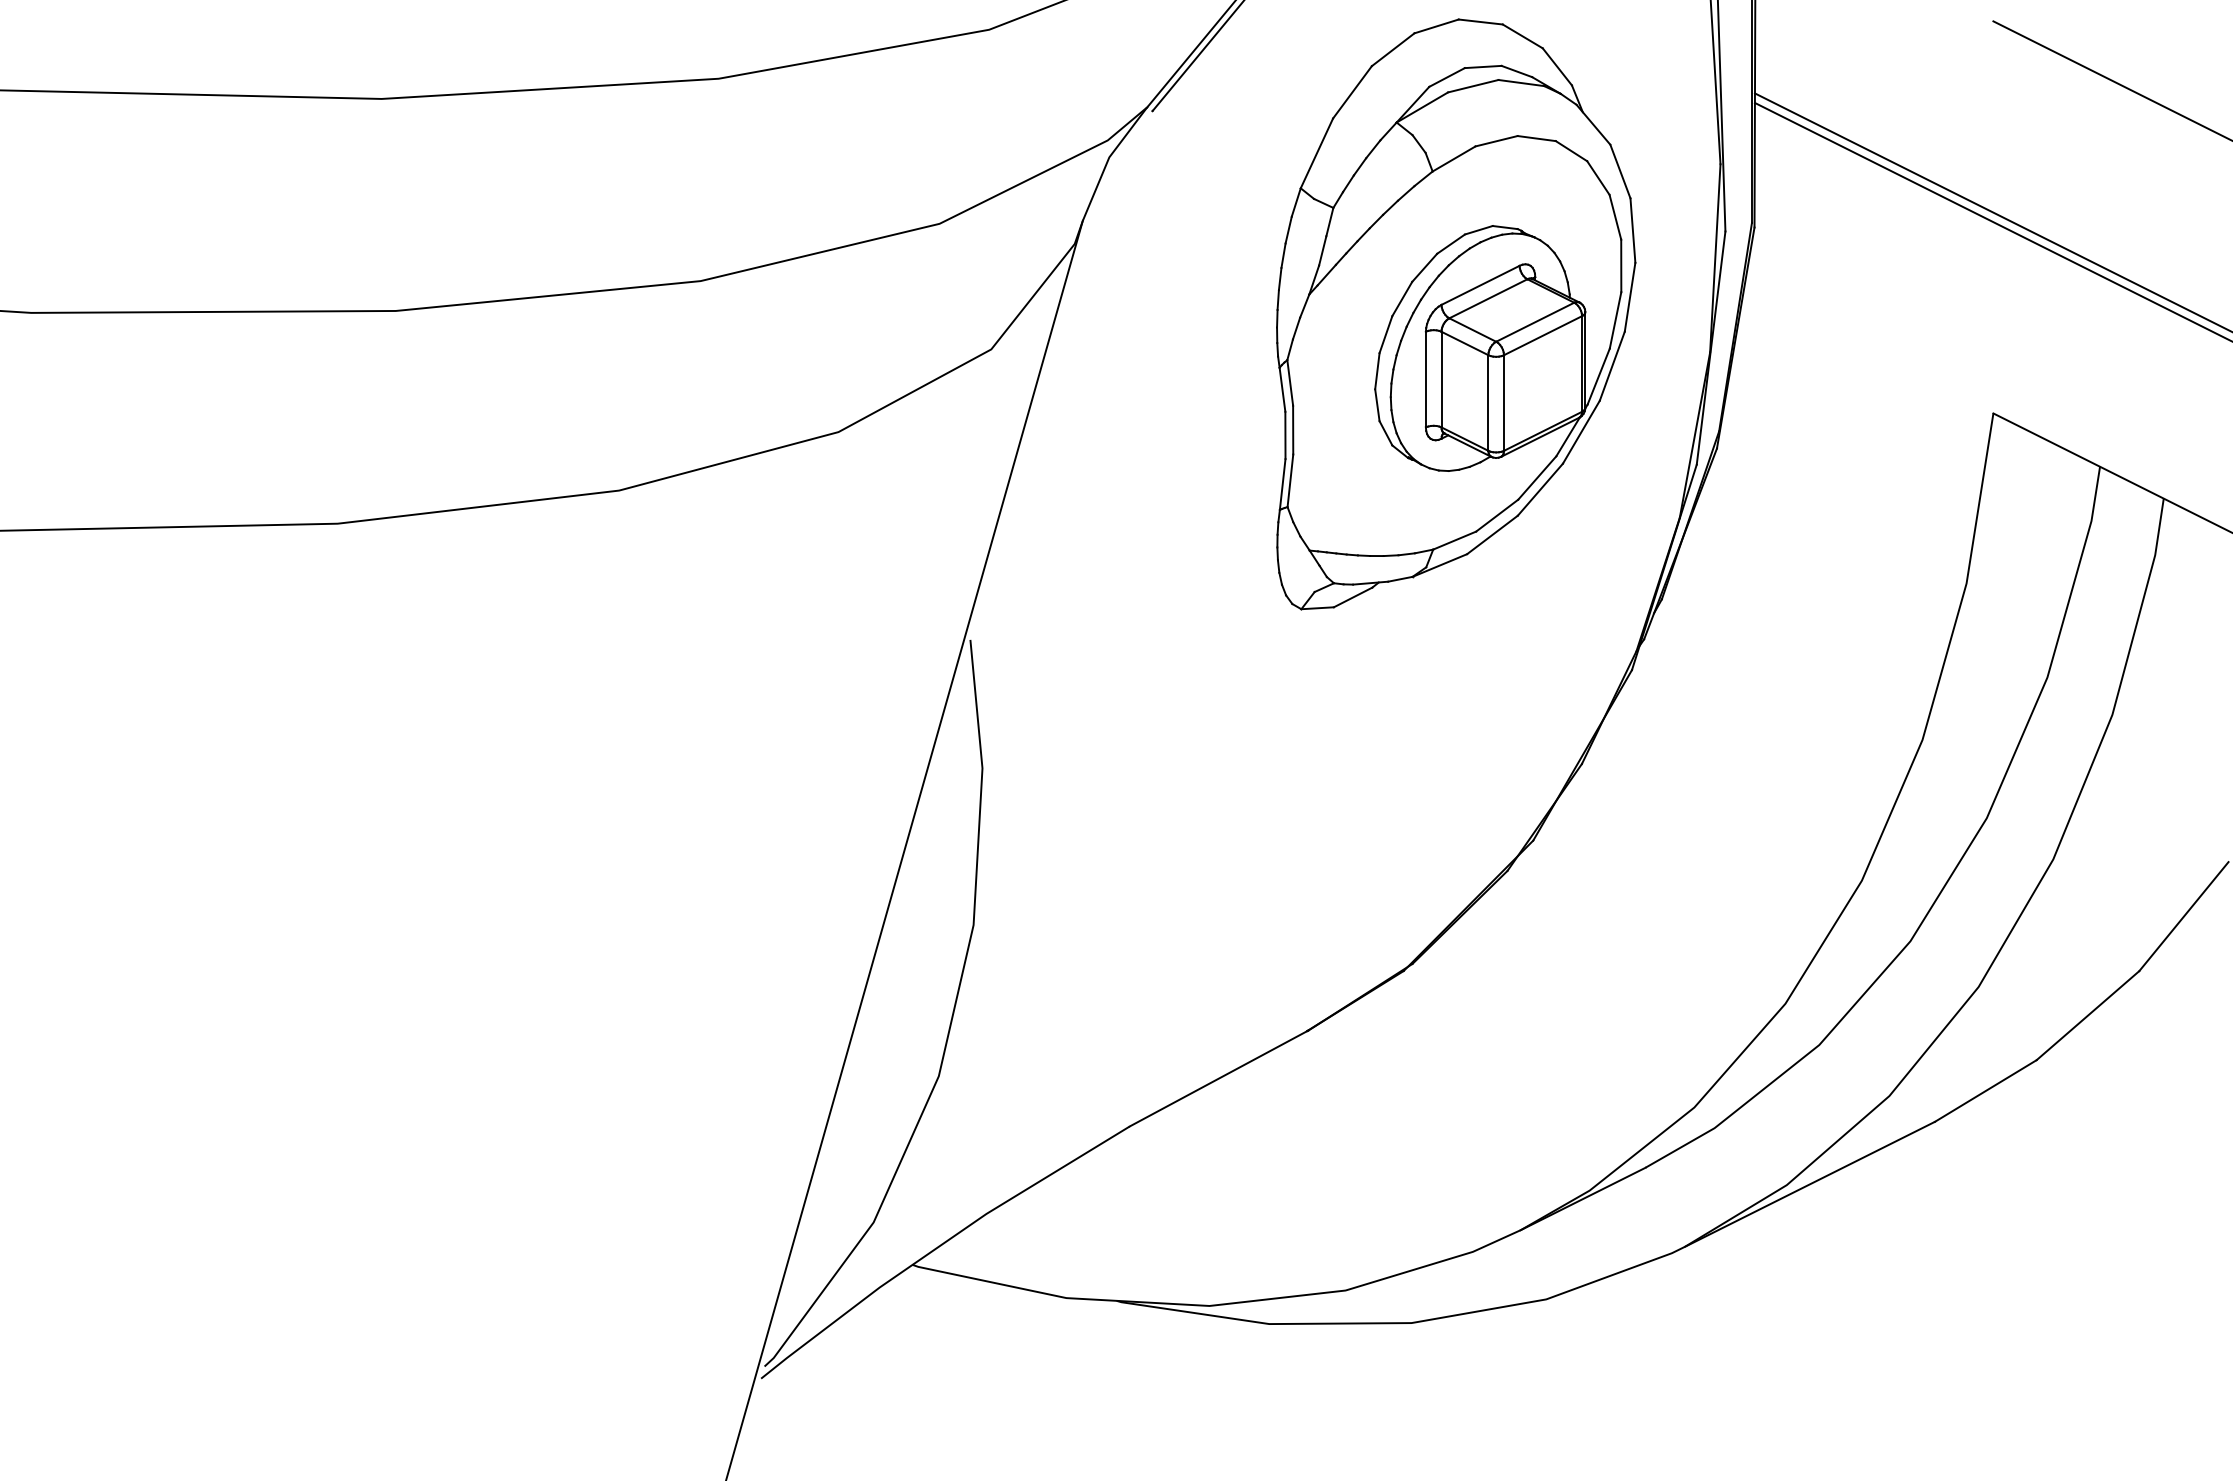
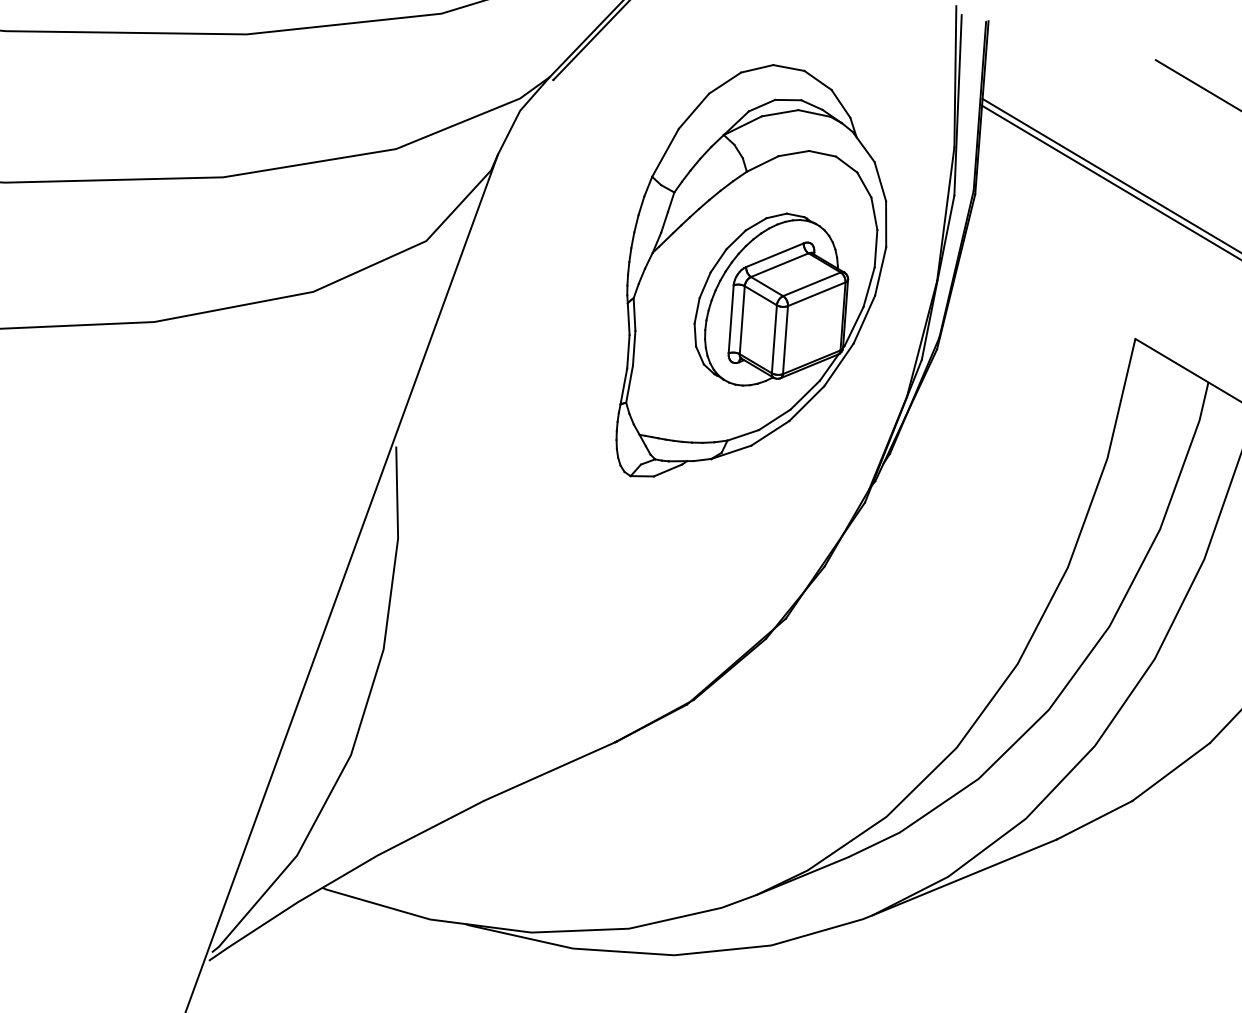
part: (1456, 314) -> (756, 274), moved

